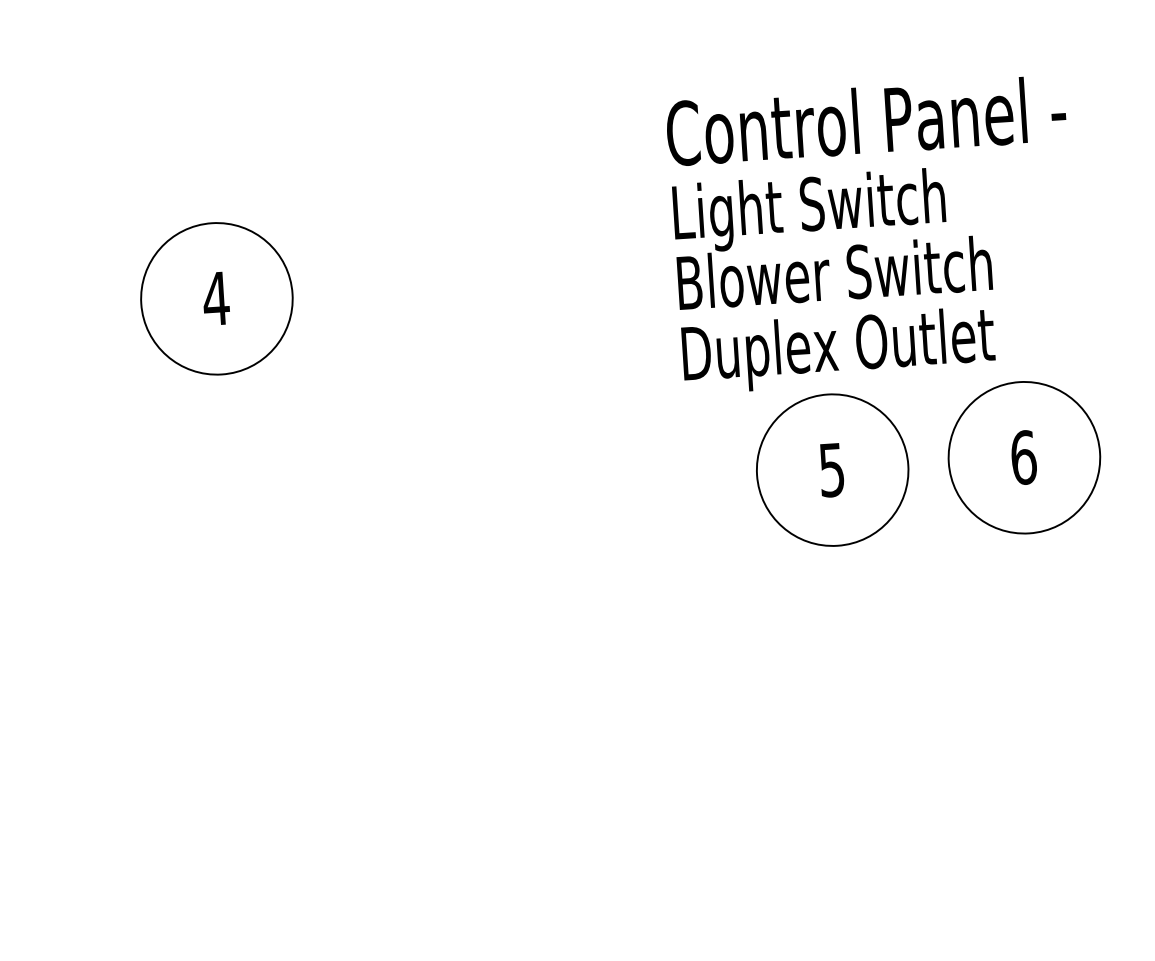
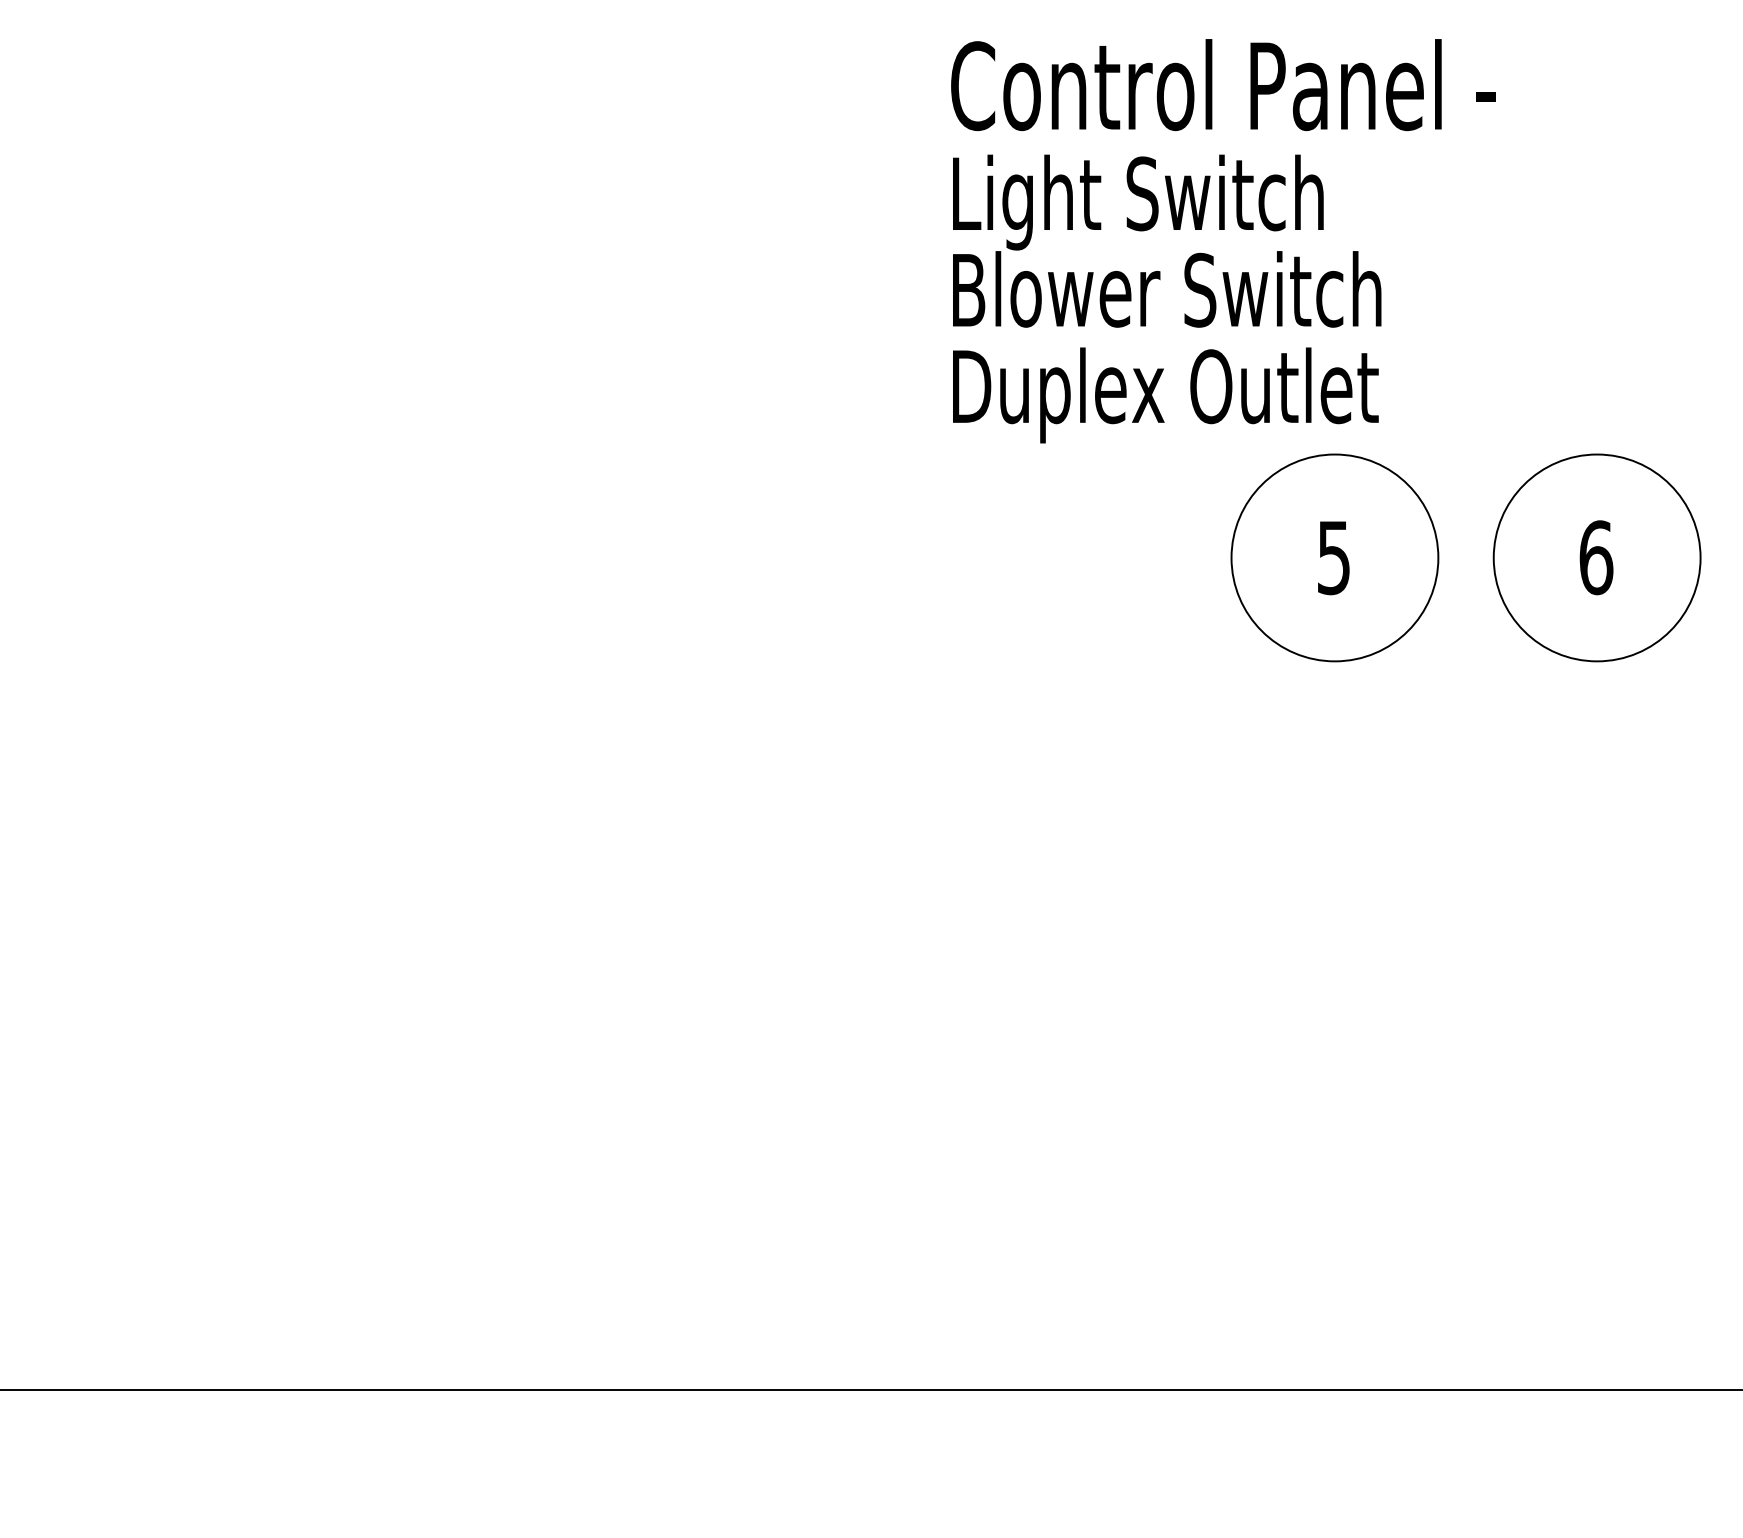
text: (873, 235) -> (1223, 241), moved
part: (216, 298) -> (511, 270), removed

